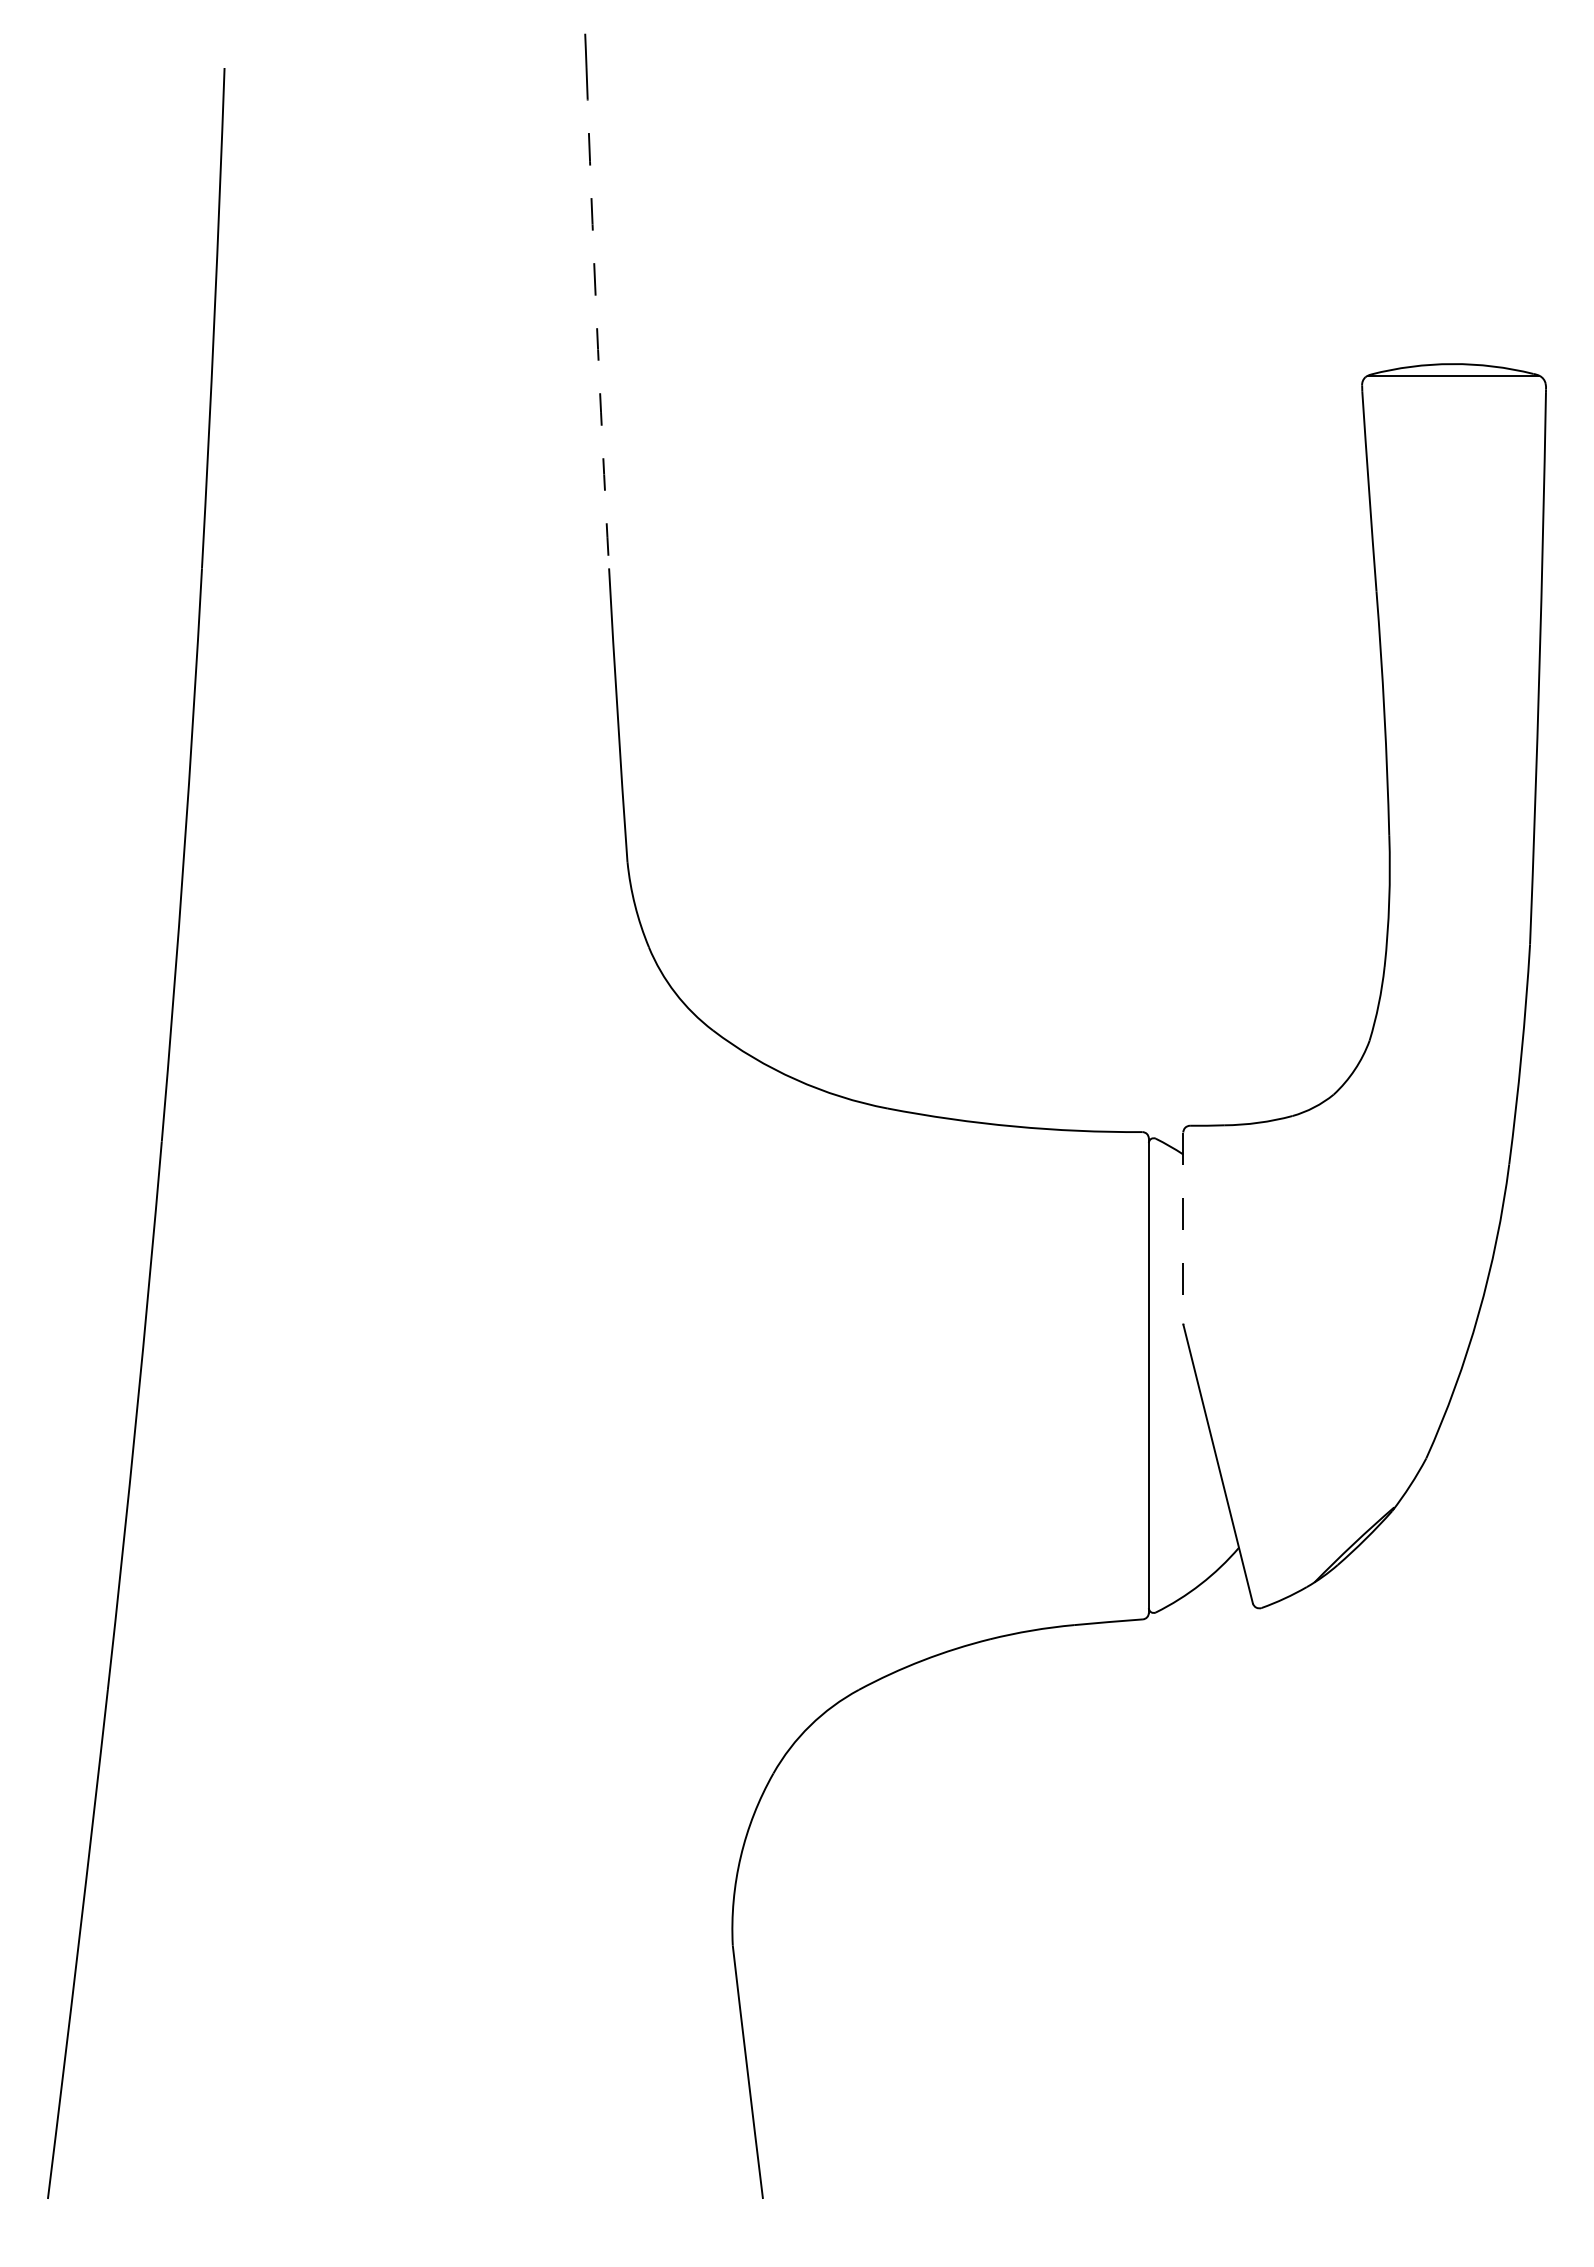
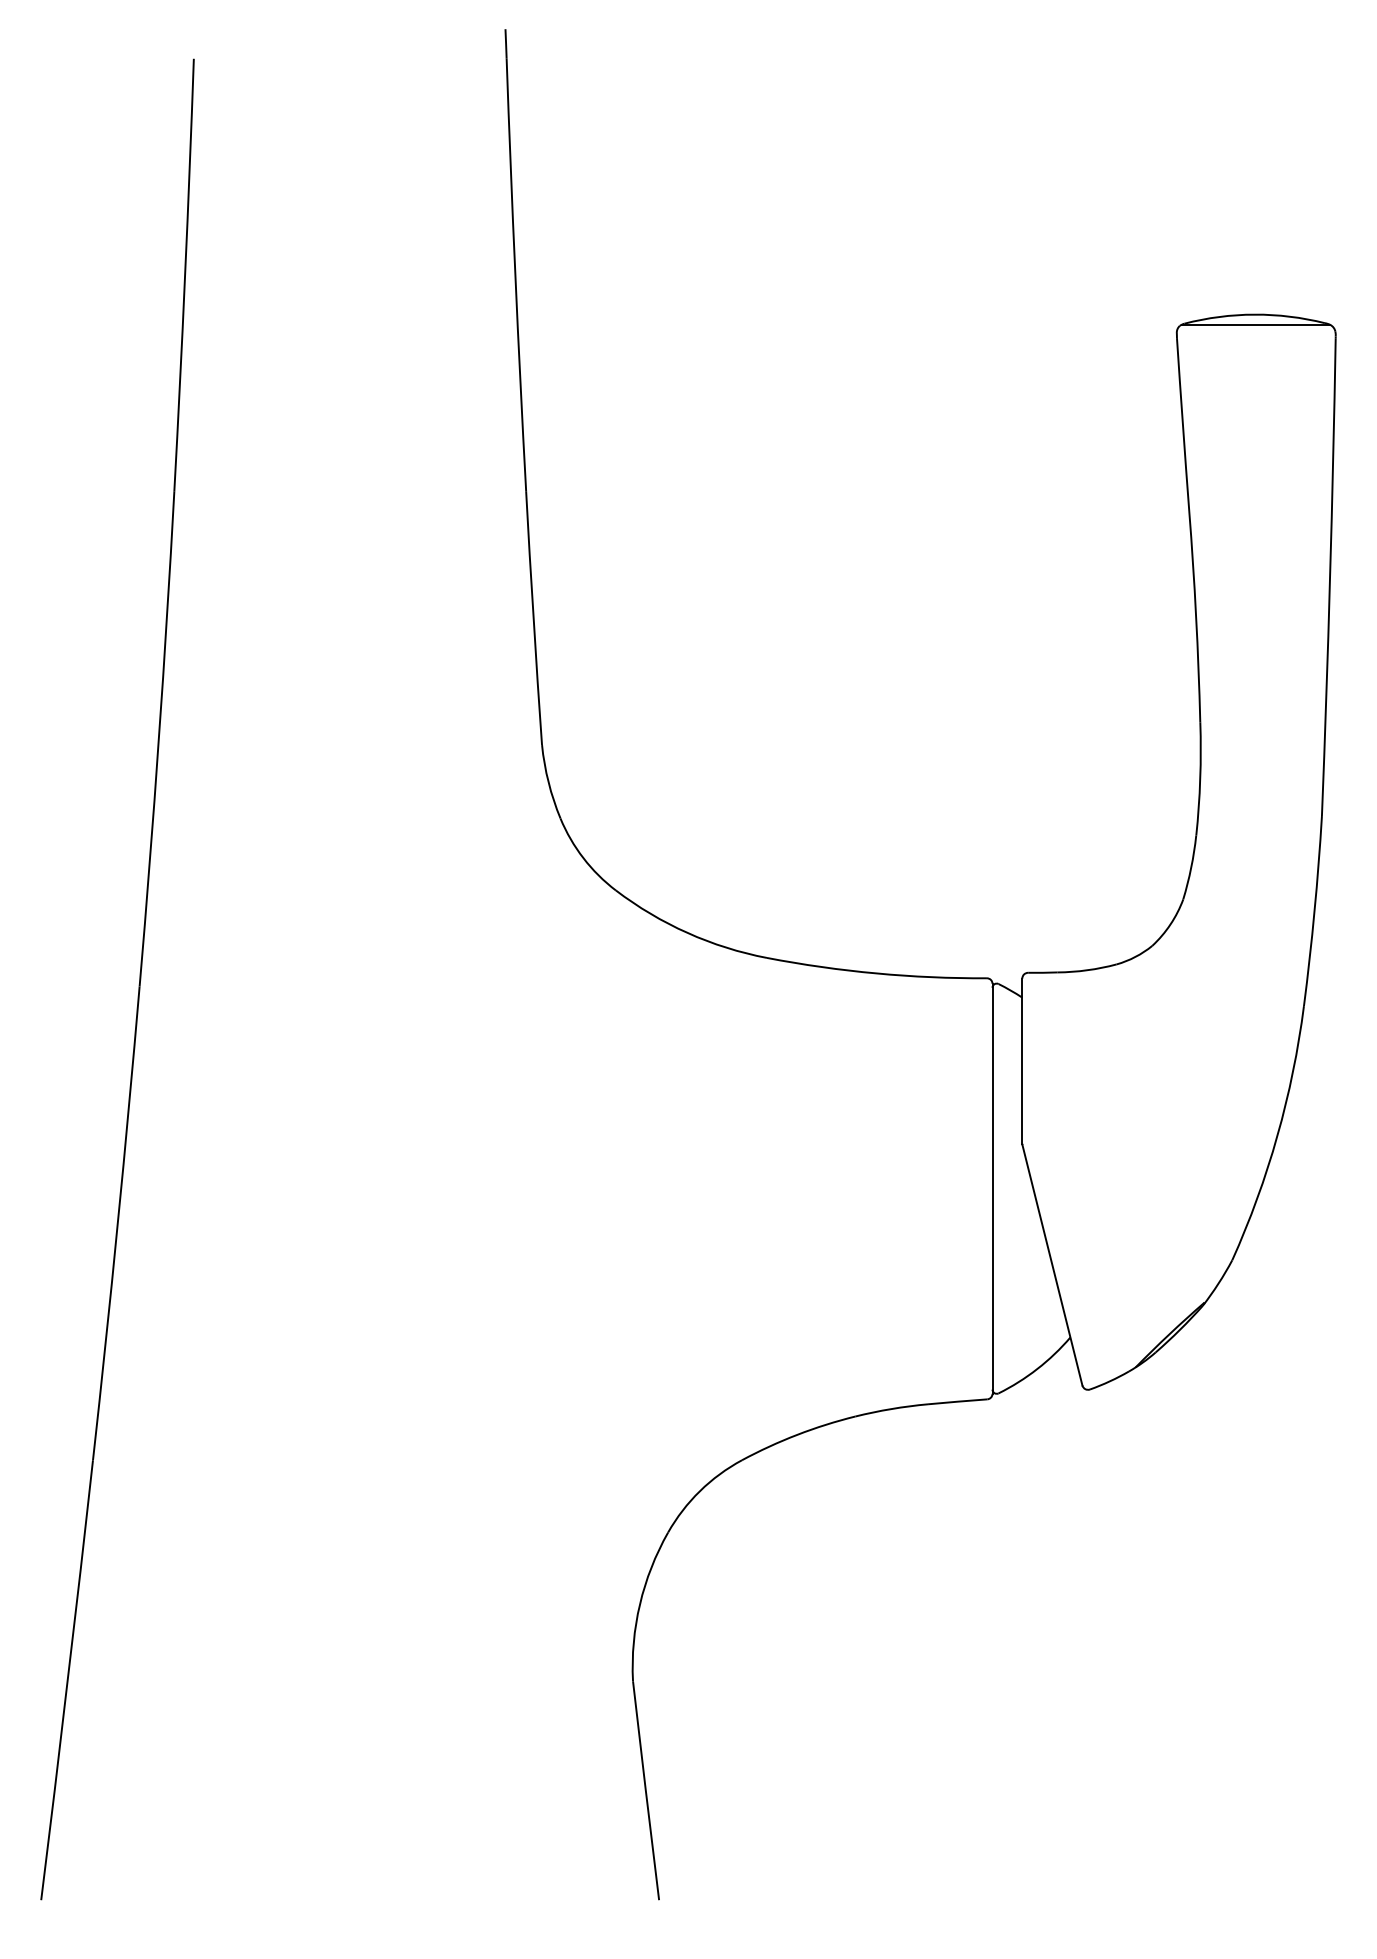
arc: (596, 318) -> (515, 275), dashed -> solid
line: (1183, 1228) -> (1022, 1061), dashed -> solid

